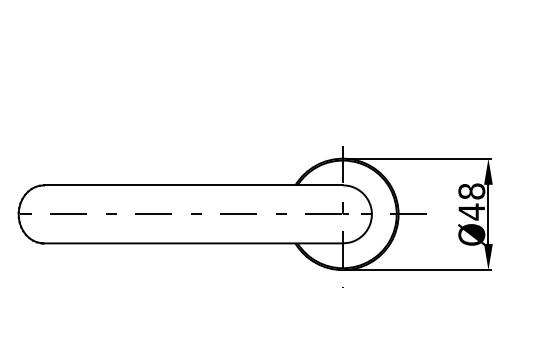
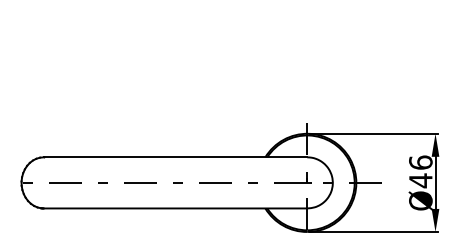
text: (471, 191) -> (420, 162), Ø48 -> Ø46

